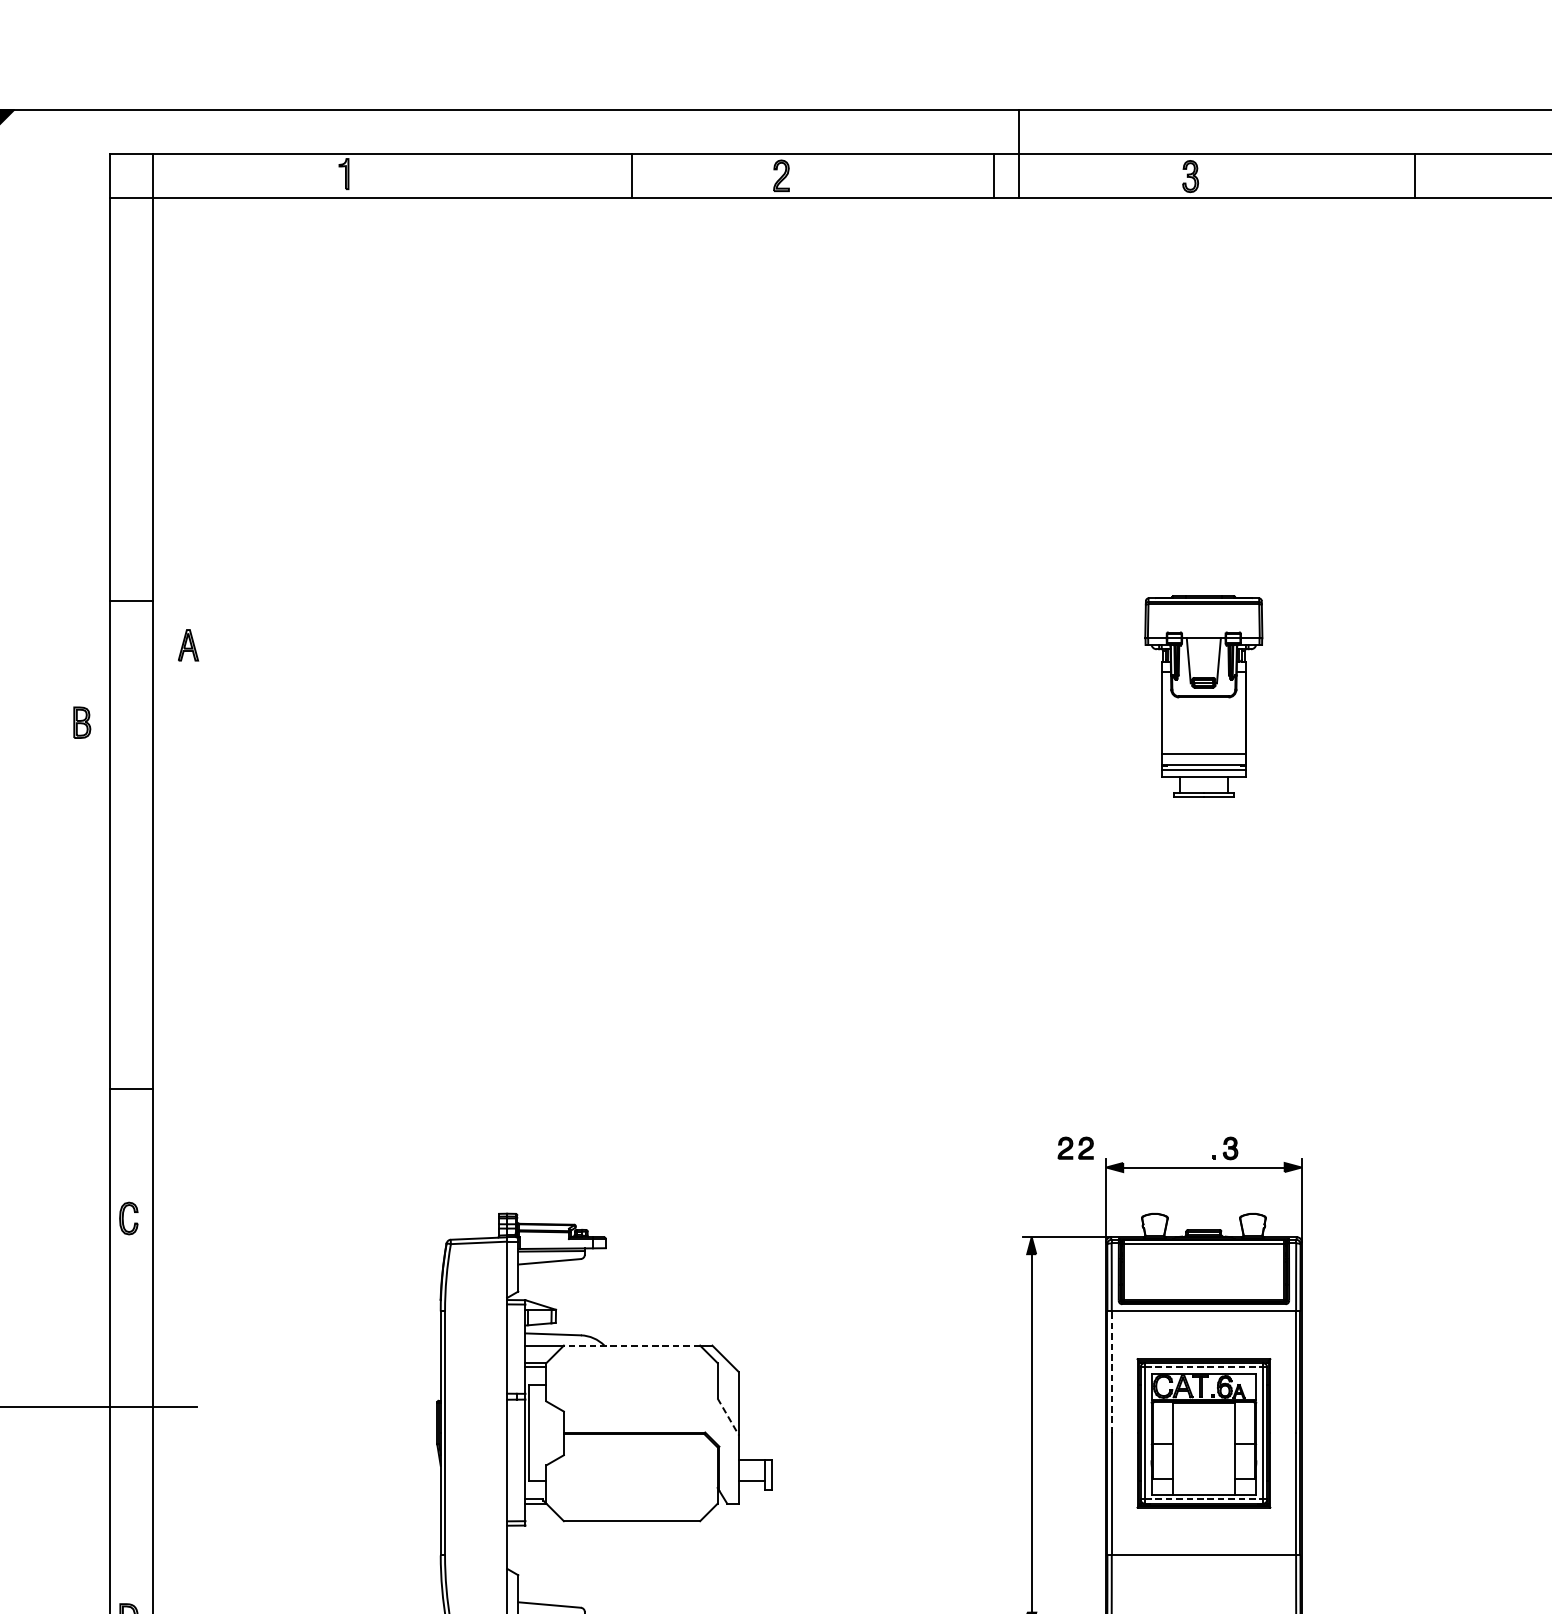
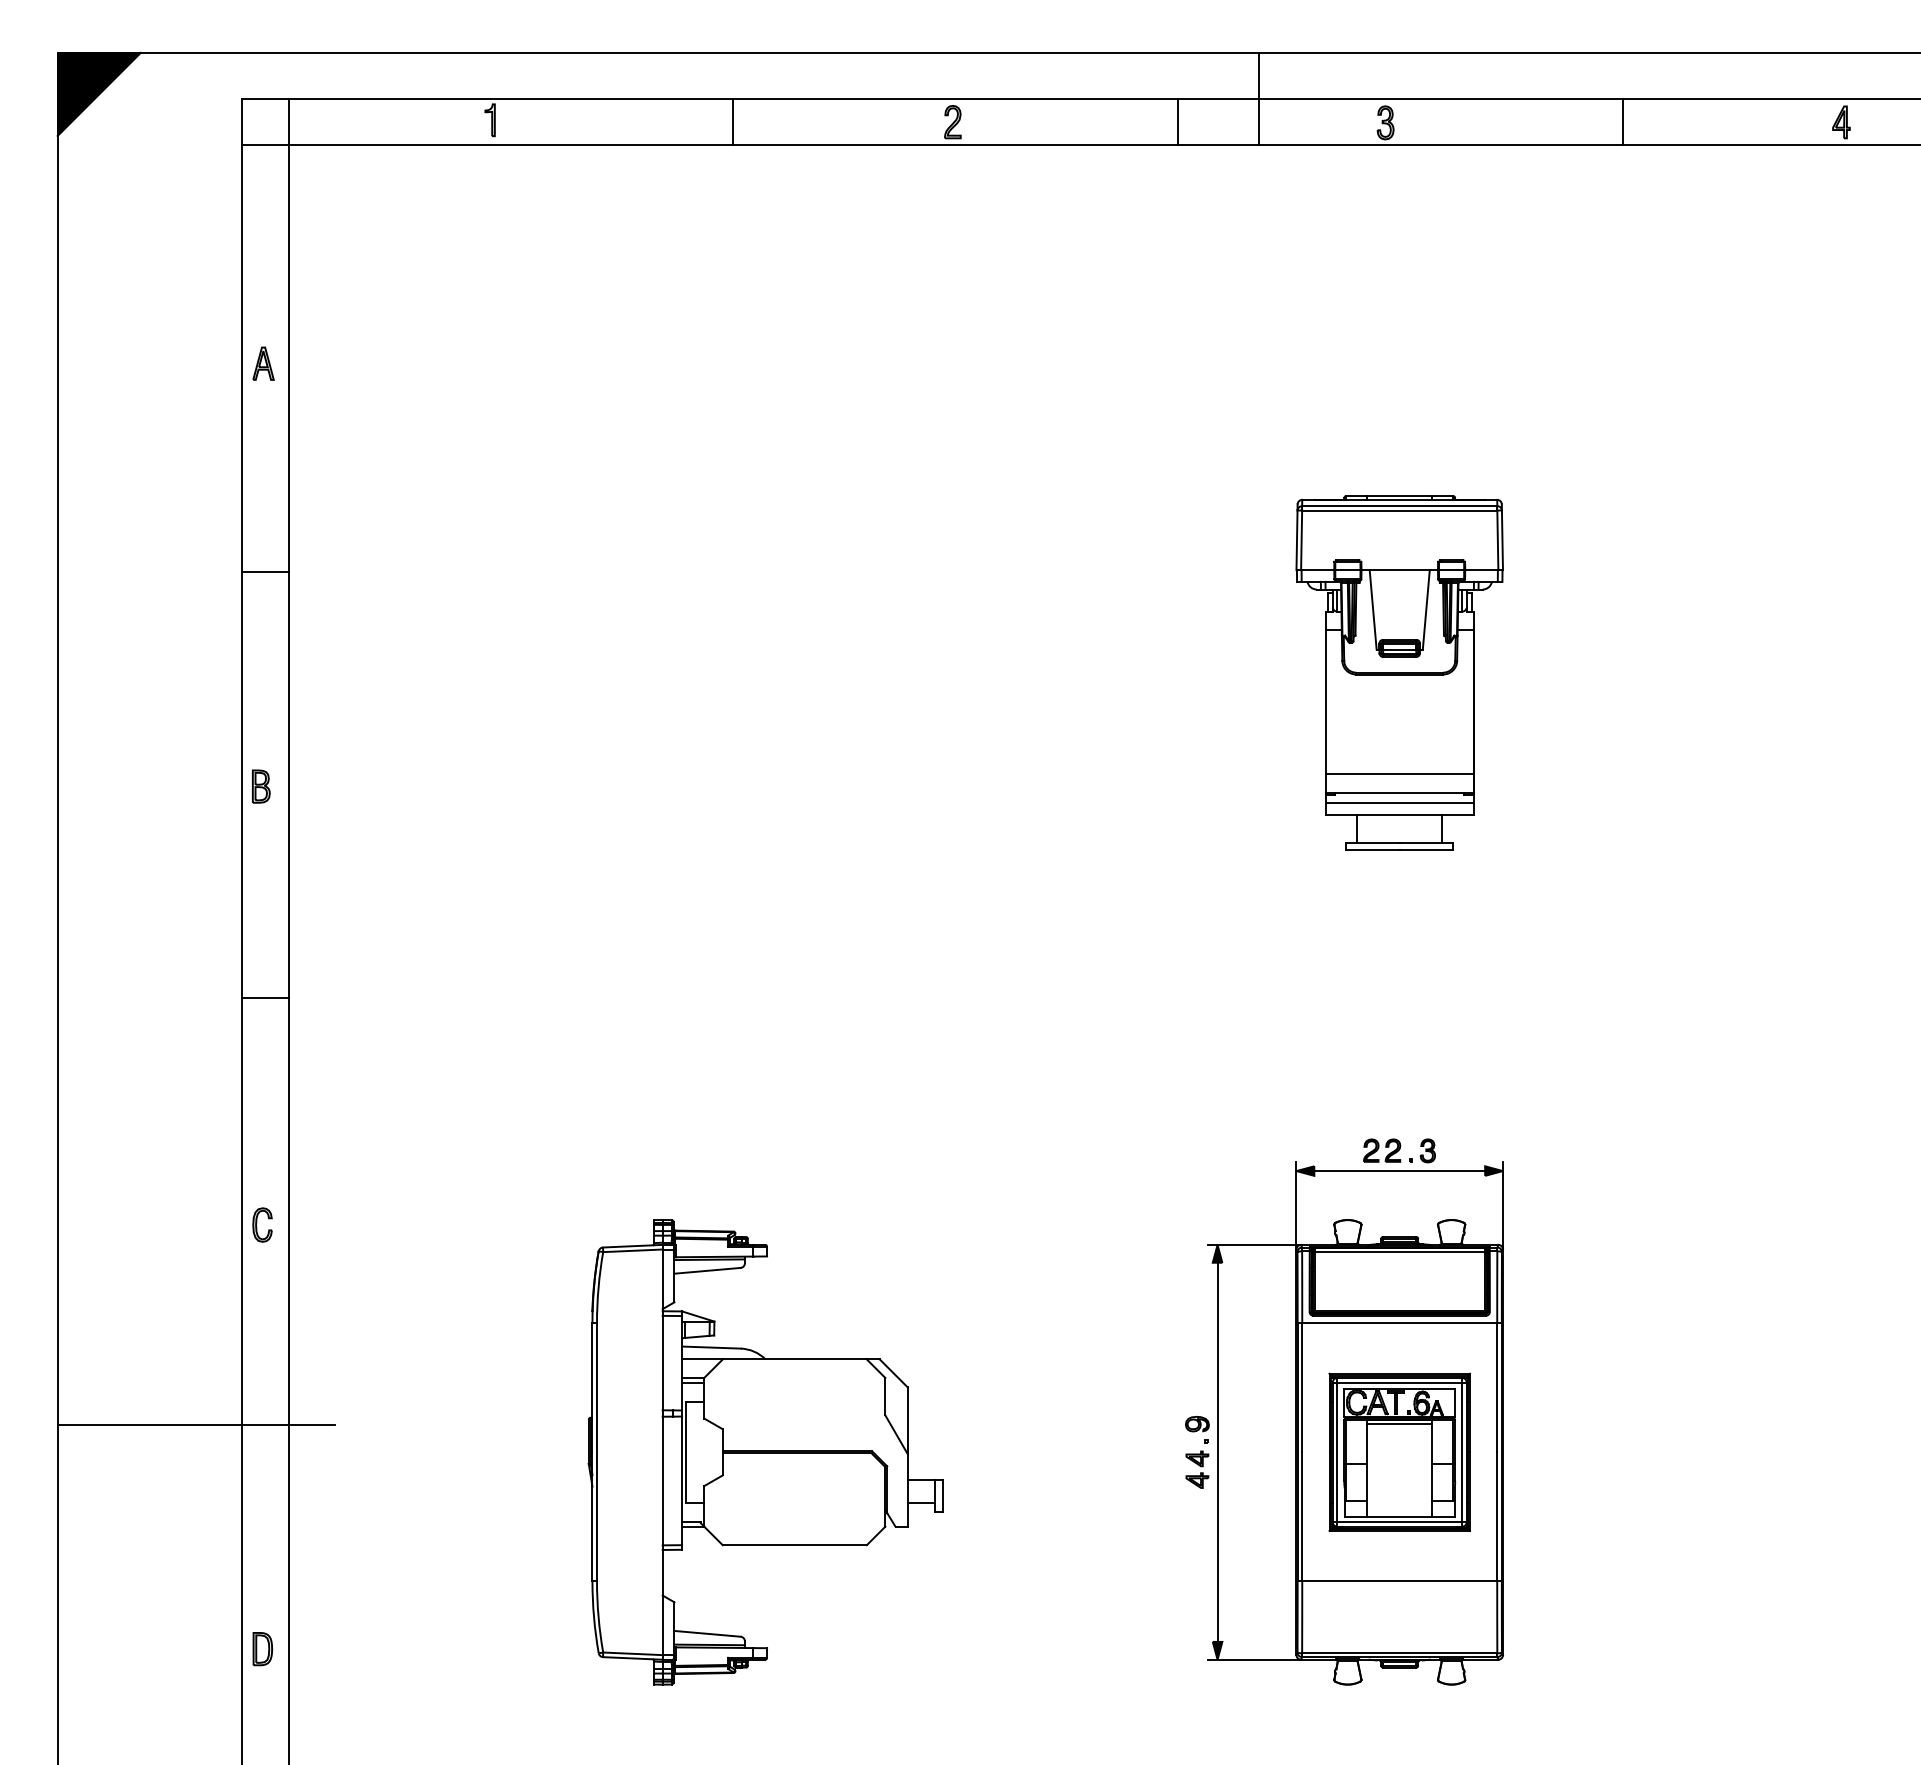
line: (1018, 153) -> (1258, 98), moved
line: (632, 176) -> (733, 122), moved
part: (188, 645) -> (263, 363), moved
part: (1203, 696) -> (1399, 672), size x1.67
part: (82, 722) -> (261, 786), moved
line: (131, 1089) -> (265, 998), moved
part: (1076, 1148) -> (1382, 1150), moved
line: (631, 1345) -> (794, 1359), dashed -> solid
line: (1204, 1367) -> (1400, 1382), dashed -> solid
line: (1112, 1372) -> (1302, 1387), dashed -> solid
line: (1203, 1407) -> (1399, 1424), added
line: (728, 1417) -> (896, 1435), dashed -> solid
part: (1012, 1433) -> (1197, 1452), added
line: (1204, 1499) -> (1400, 1522), dashed -> solid

